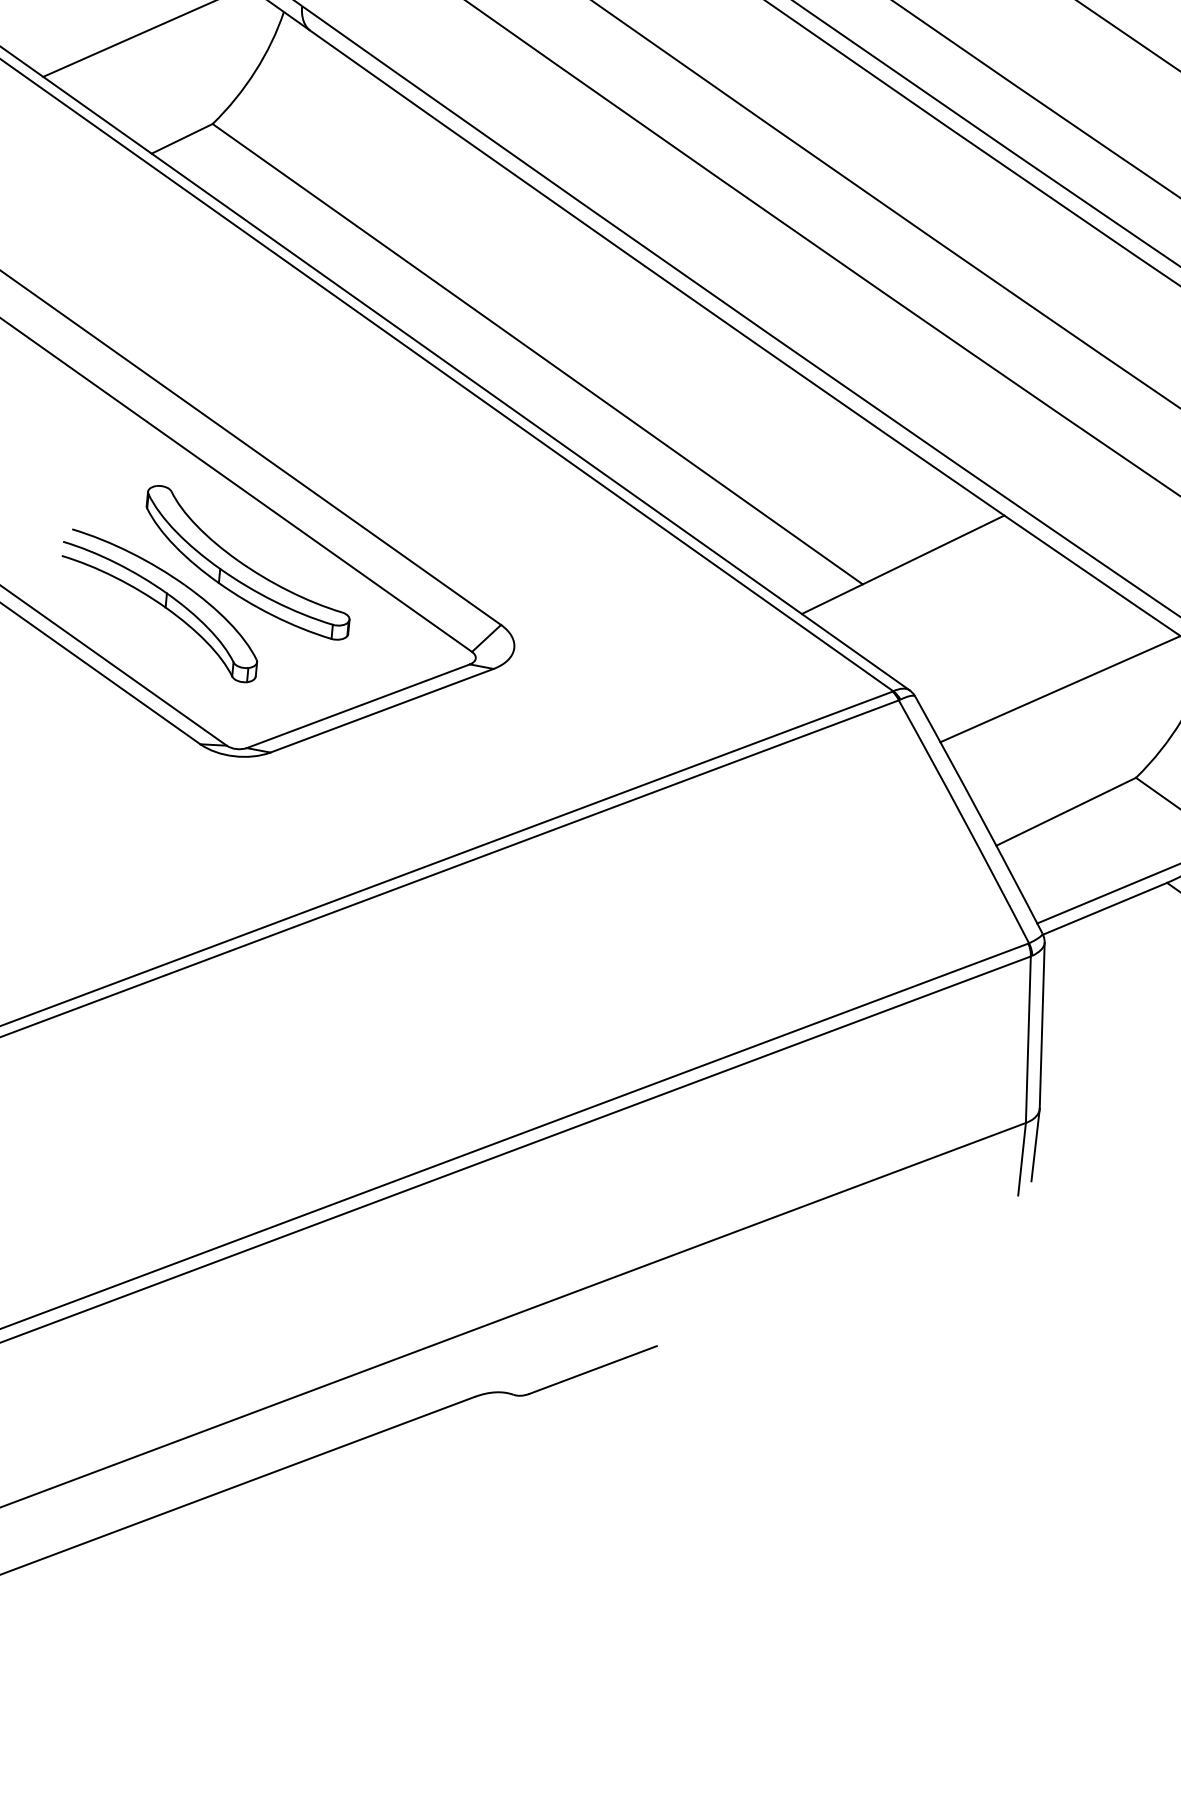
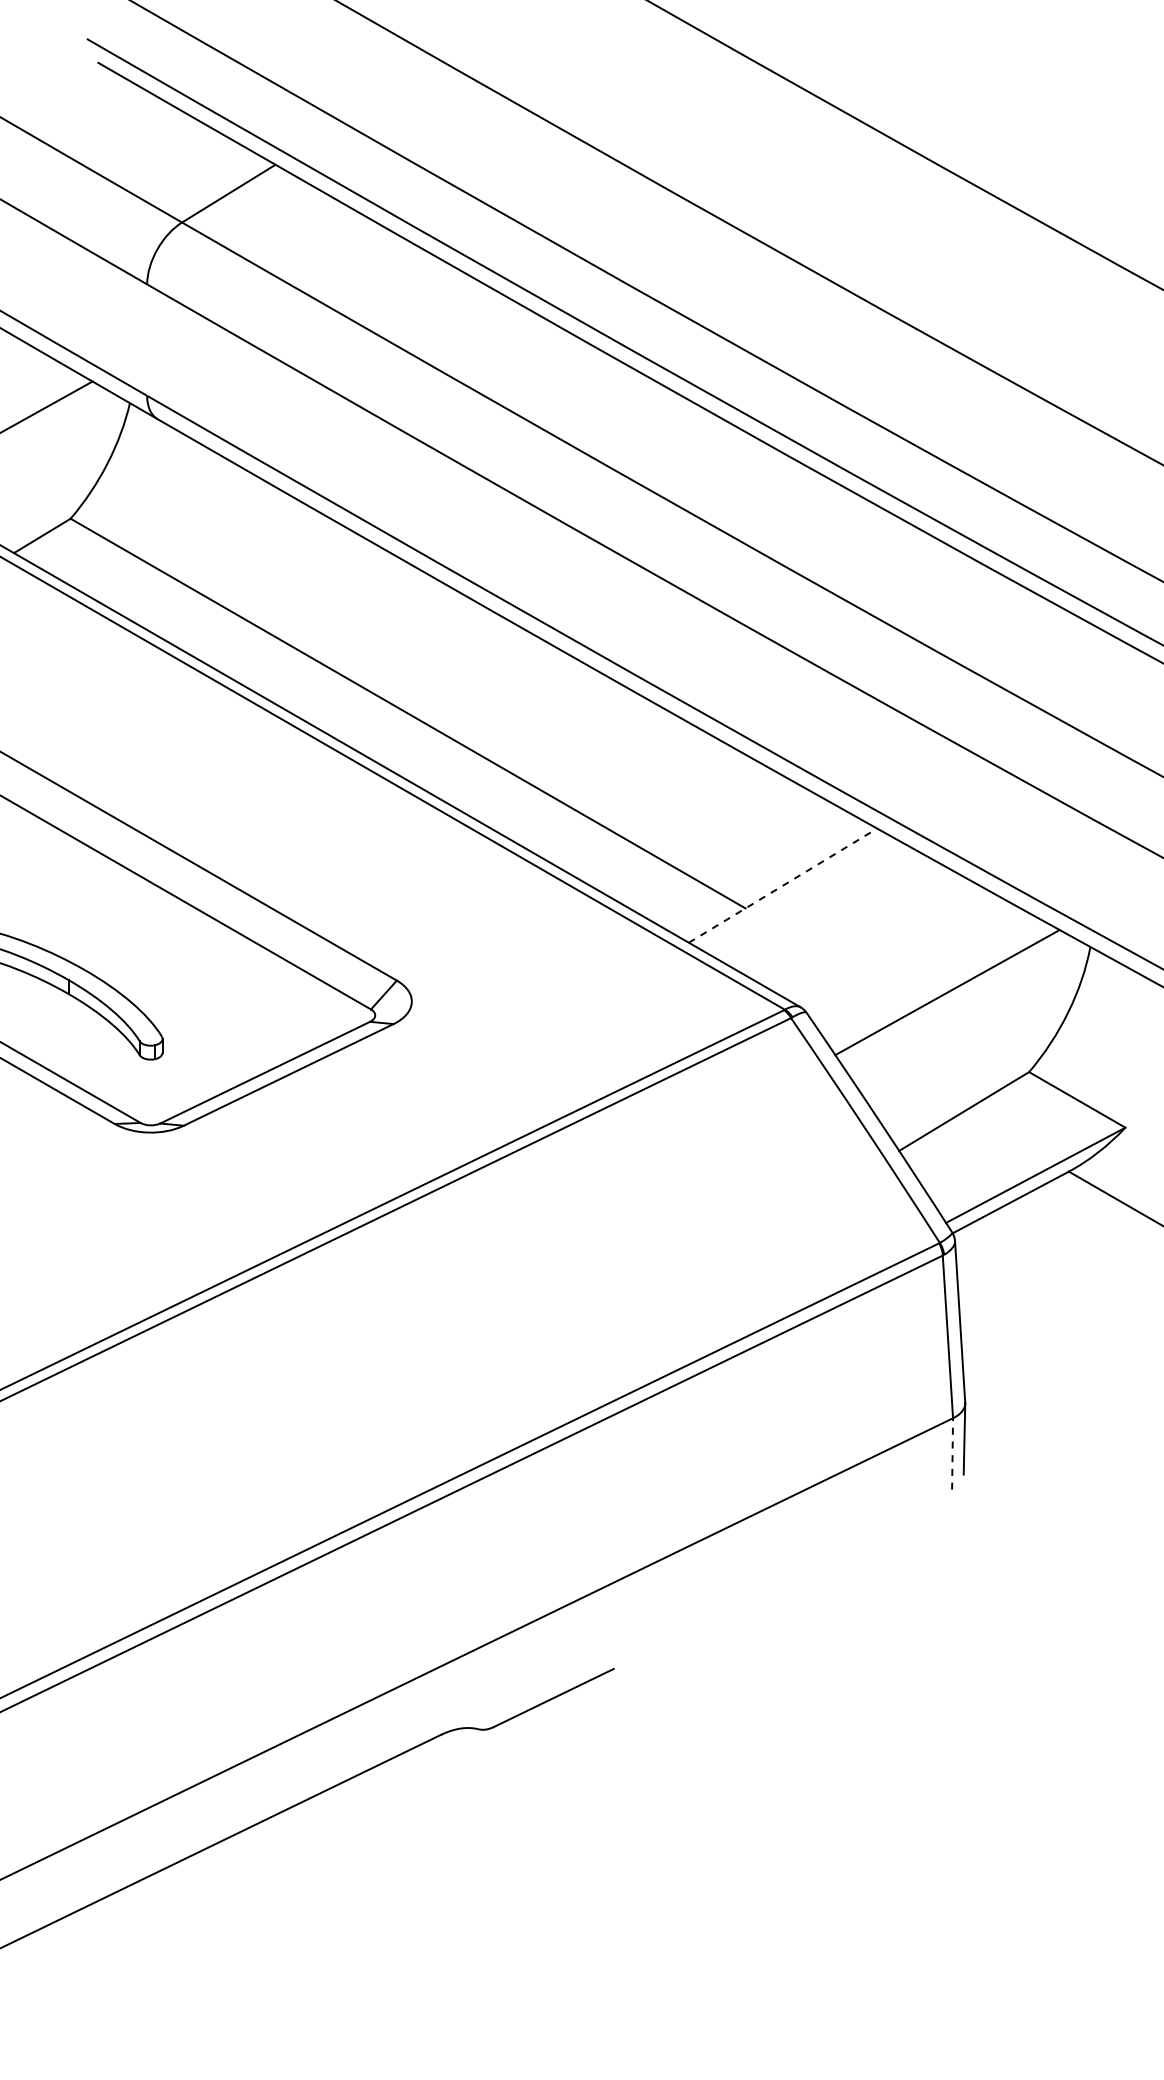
part: (247, 562) -> (144, 942), removed
line: (903, 564) -> (783, 885), solid -> dashed
line: (1022, 1158) -> (952, 1453), solid -> dashed

